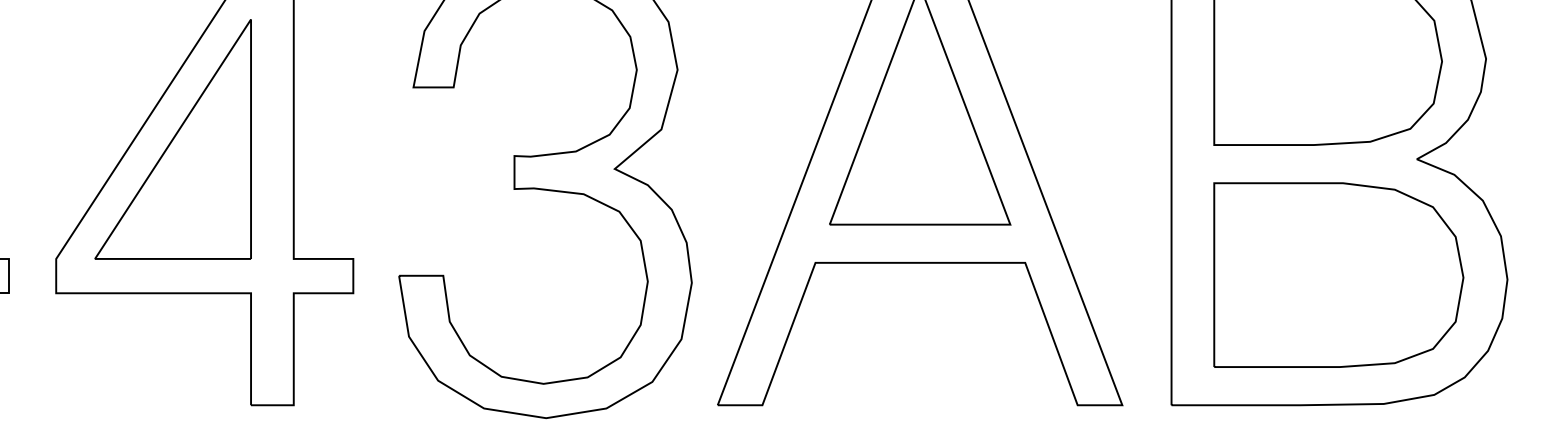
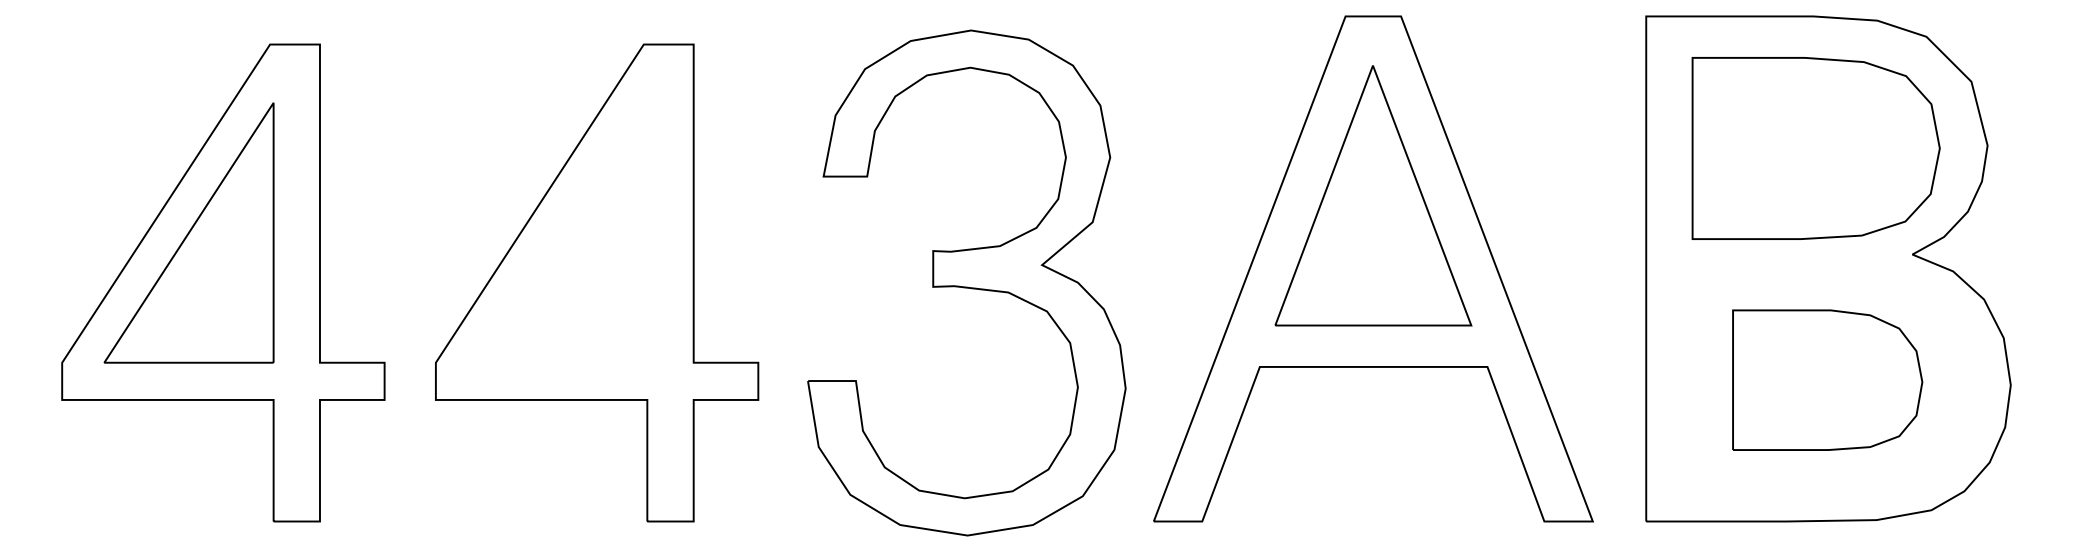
part: (172, 138) -> (562, 232), removed
part: (1338, 274) -> (1827, 379), size x0.7

